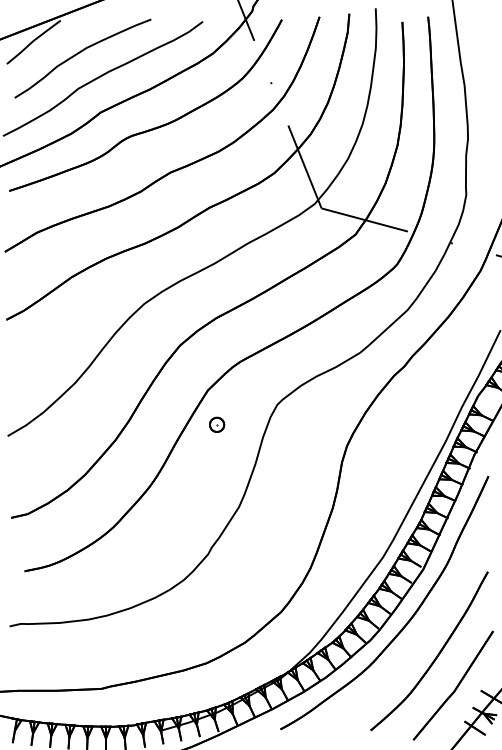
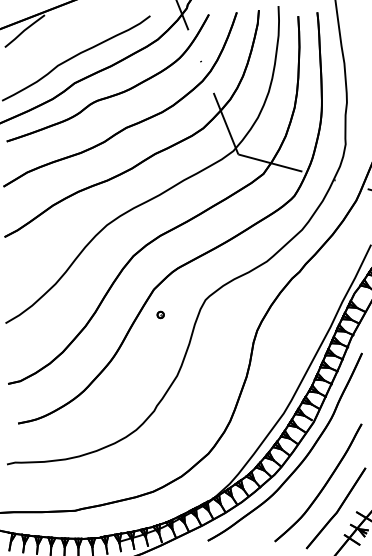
curve: (79, 54) -> (58, 40), removed
part: (216, 424) -> (160, 314), size x0.6

